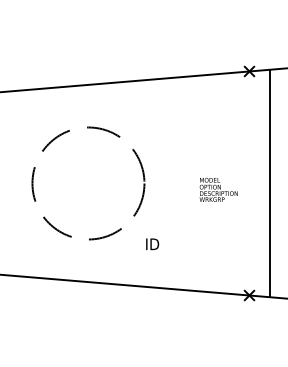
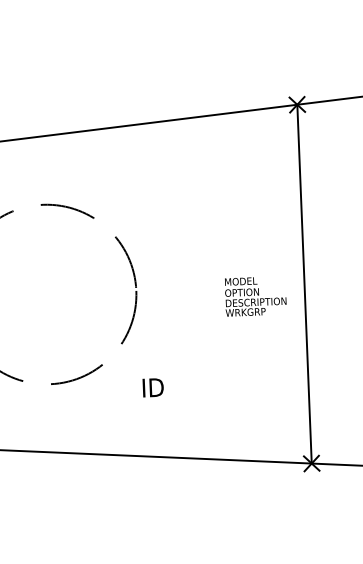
line: (269, 183) -> (304, 284), moved

